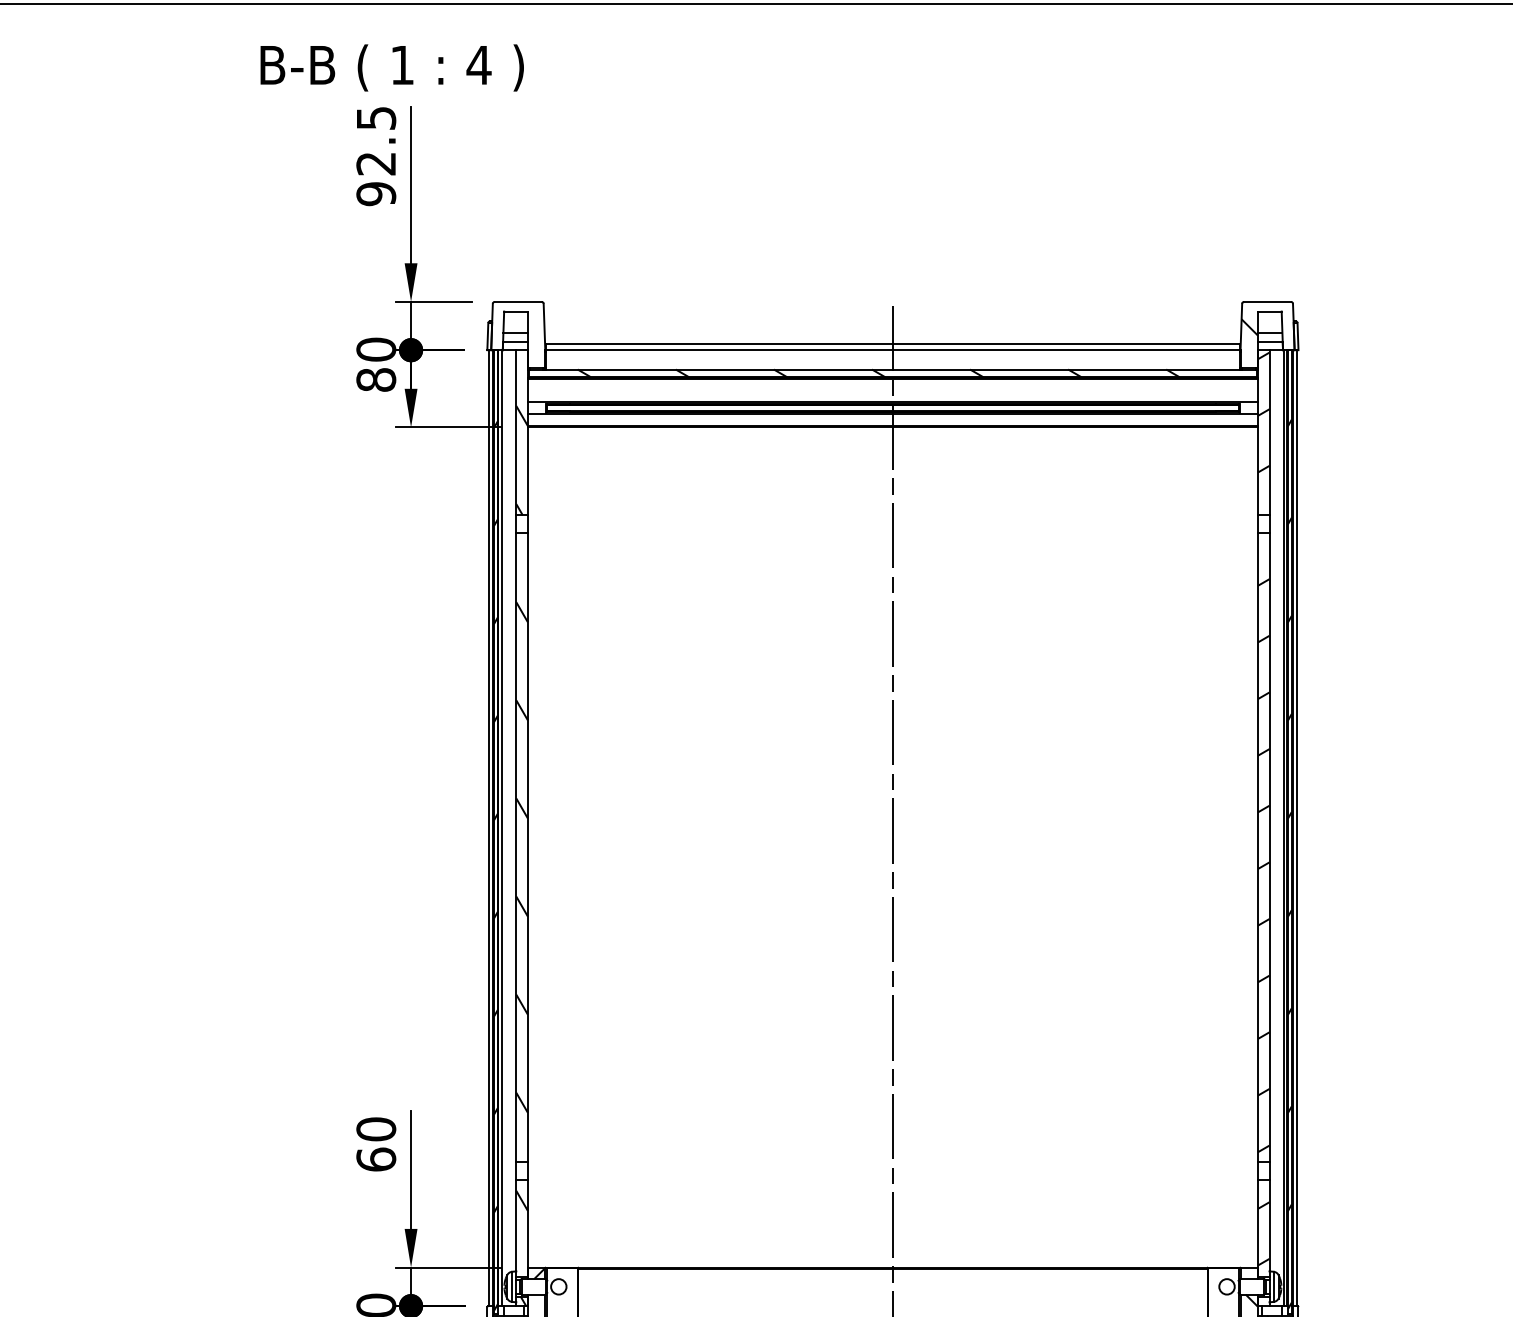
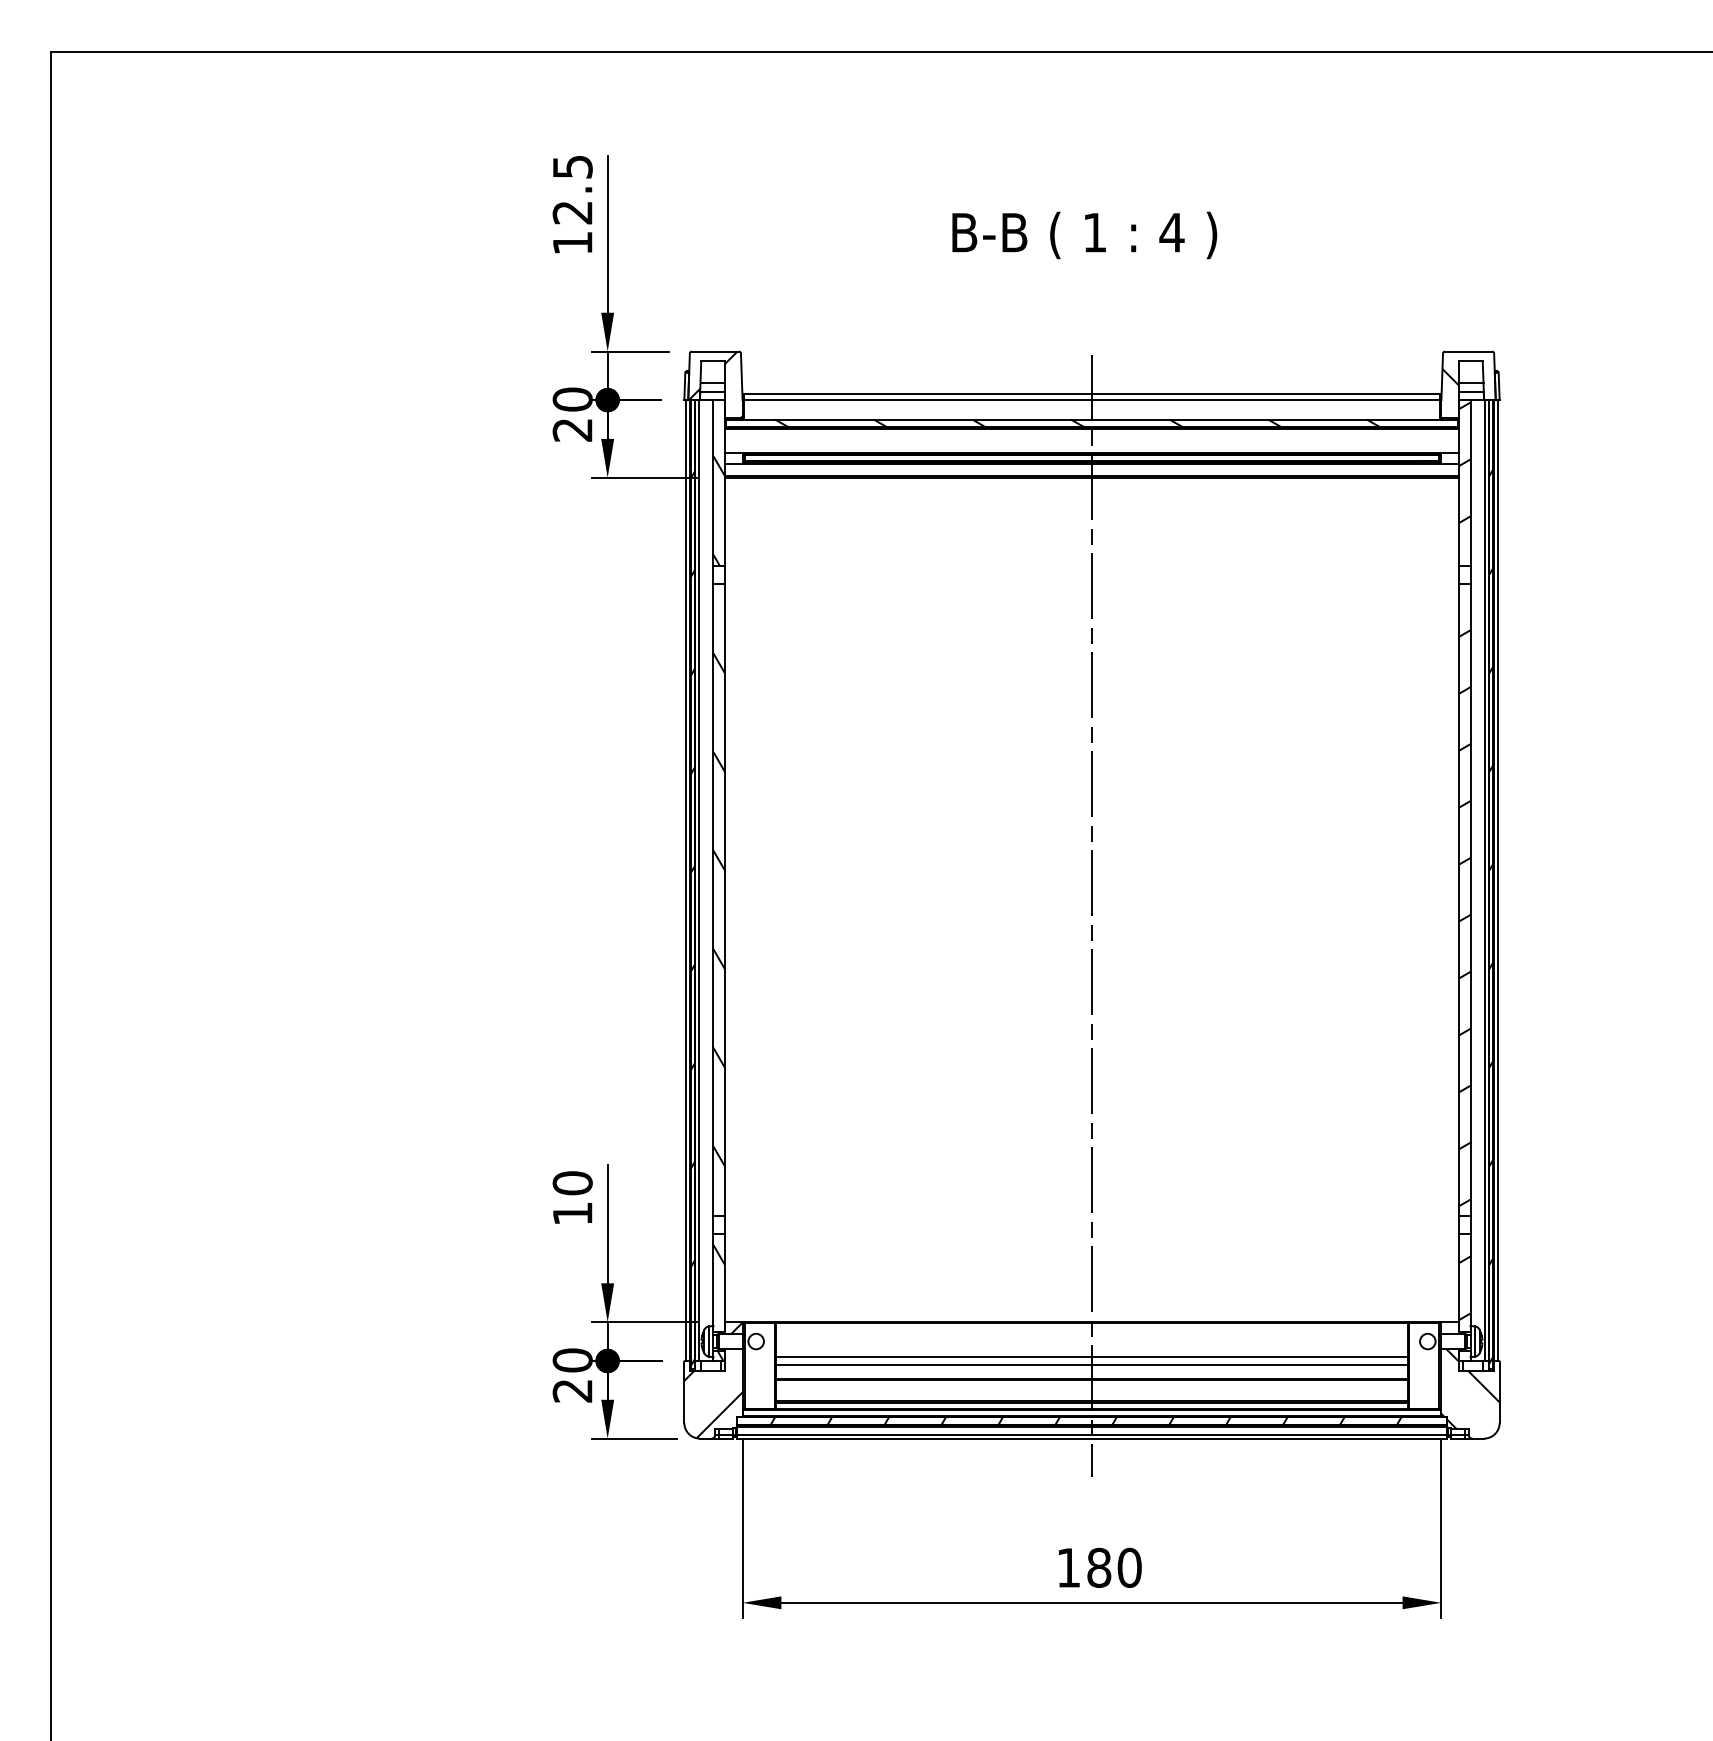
text: (391, 68) -> (1084, 235), moved
text: (376, 194) -> (572, 243), 92.5 -> 12.5
hatch: (518, 334) -> (715, 384), added
text: (376, 379) -> (572, 429), 80 -> 20
text: (376, 1159) -> (572, 1213), 60 -> 10
line: (892, 1302) -> (1091, 1357), added
line: (892, 1309) -> (1091, 1364), added

